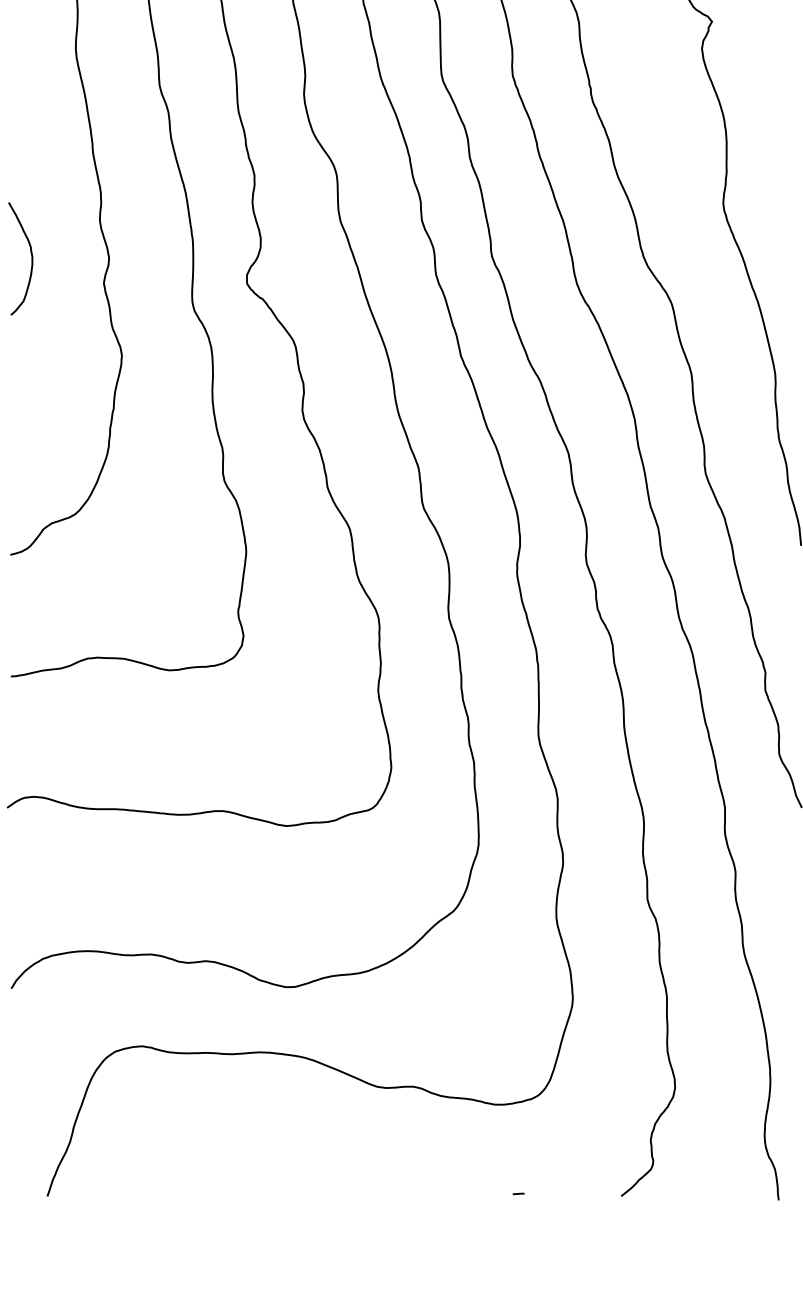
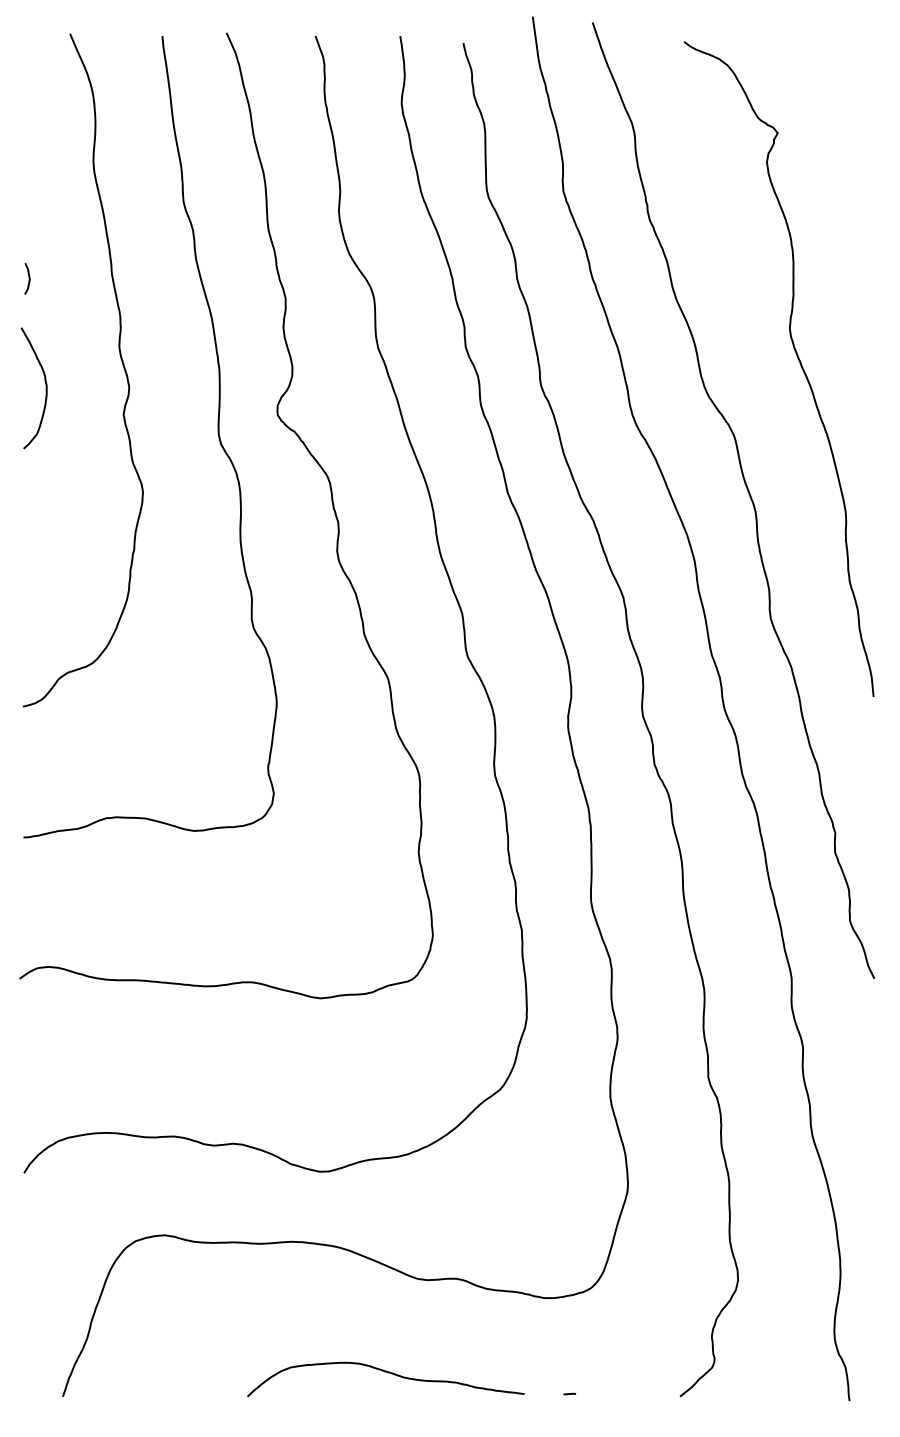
curve: (15, 156) -> (28, 278), added
curve: (350, 1174) -> (388, 1373), added

